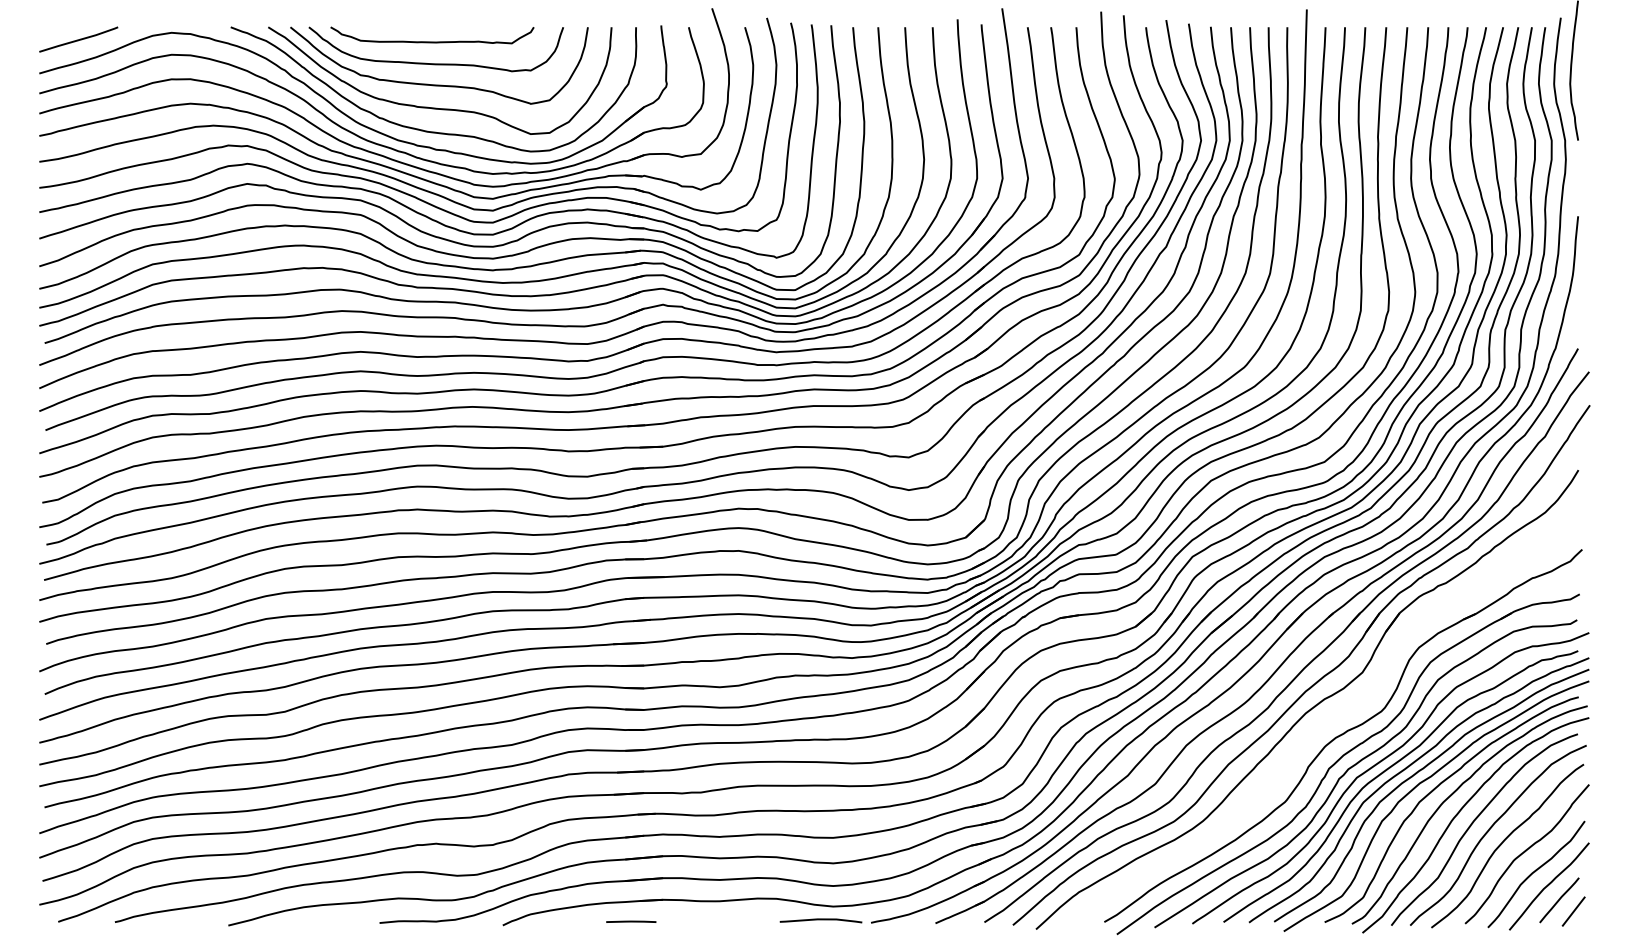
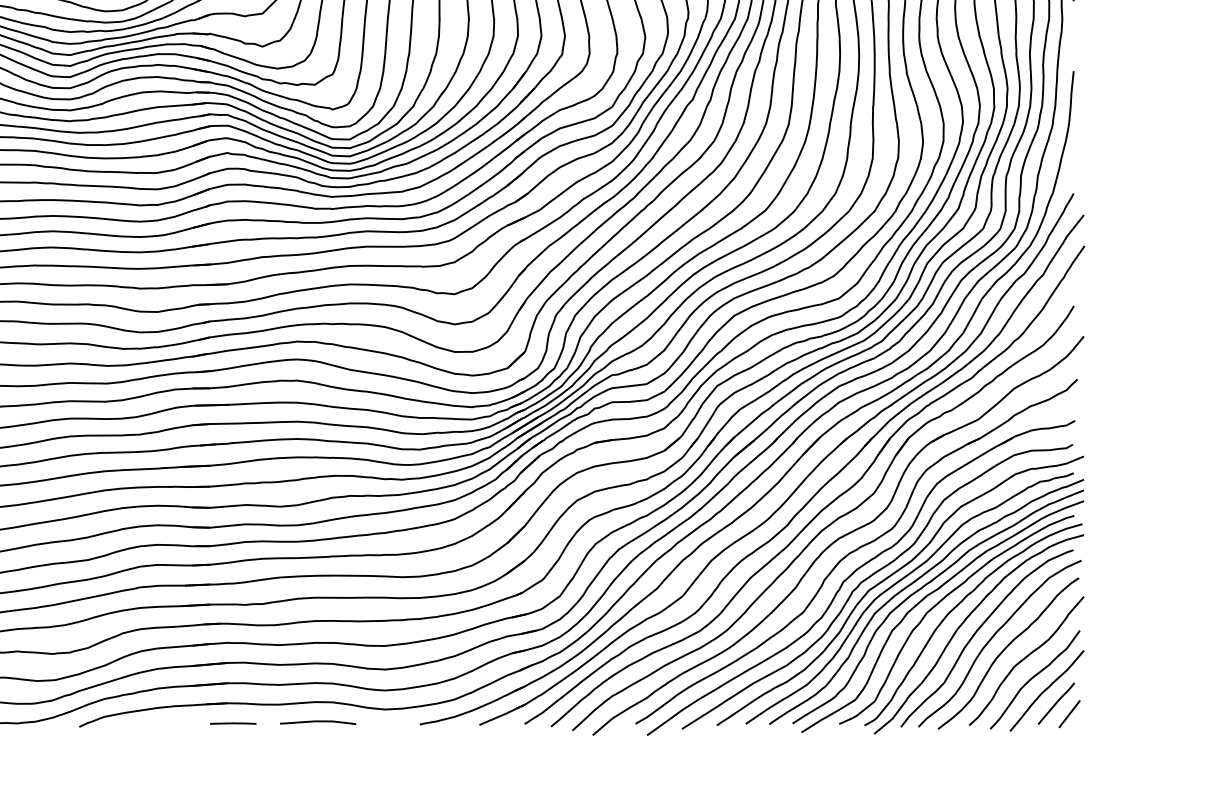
part: (1323, 718) -> (838, 535), added
curve: (820, 920) -> (317, 722), moved
line: (631, 921) -> (233, 723), moved

